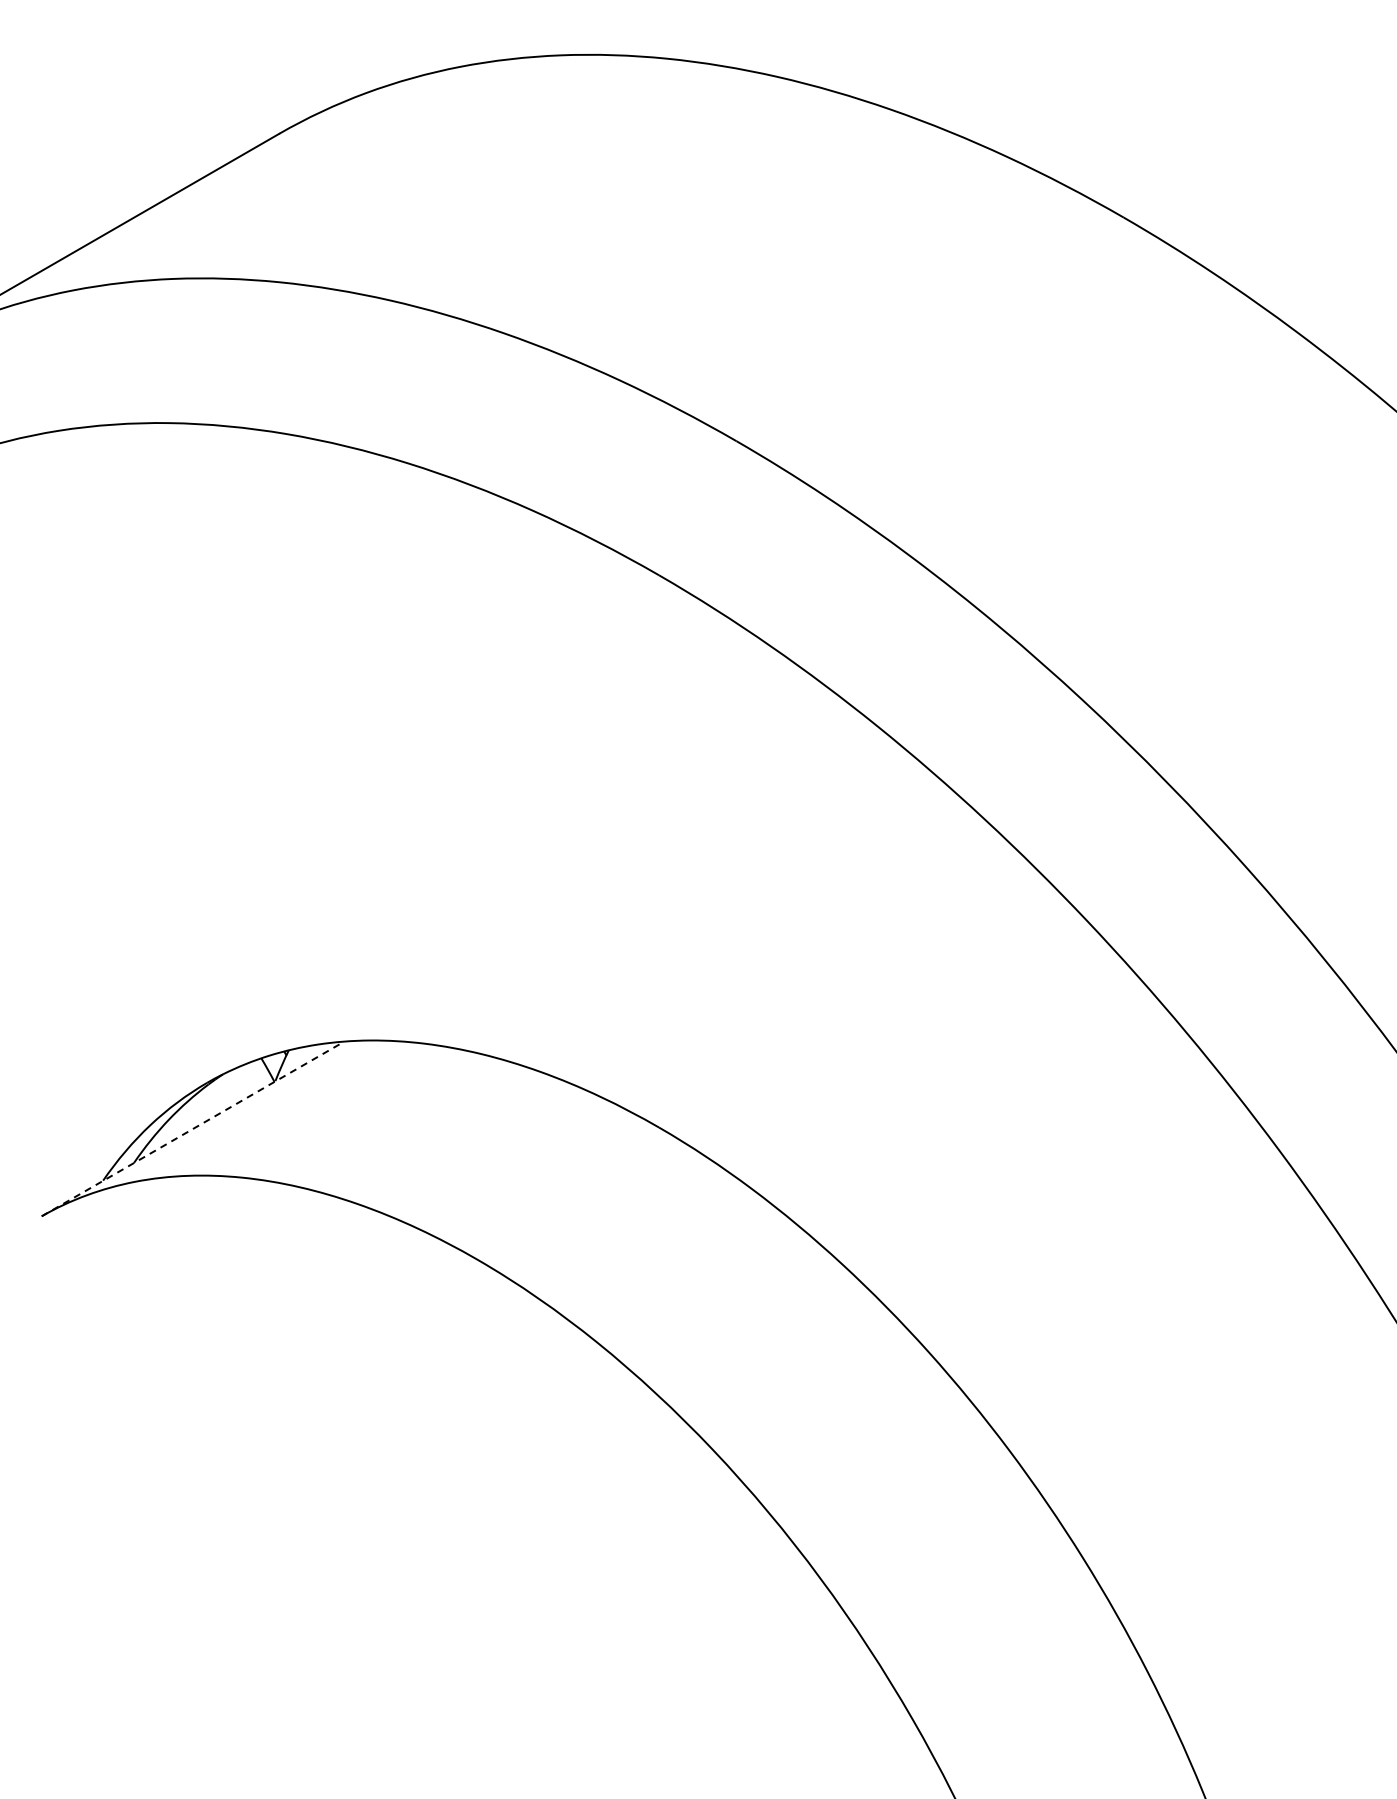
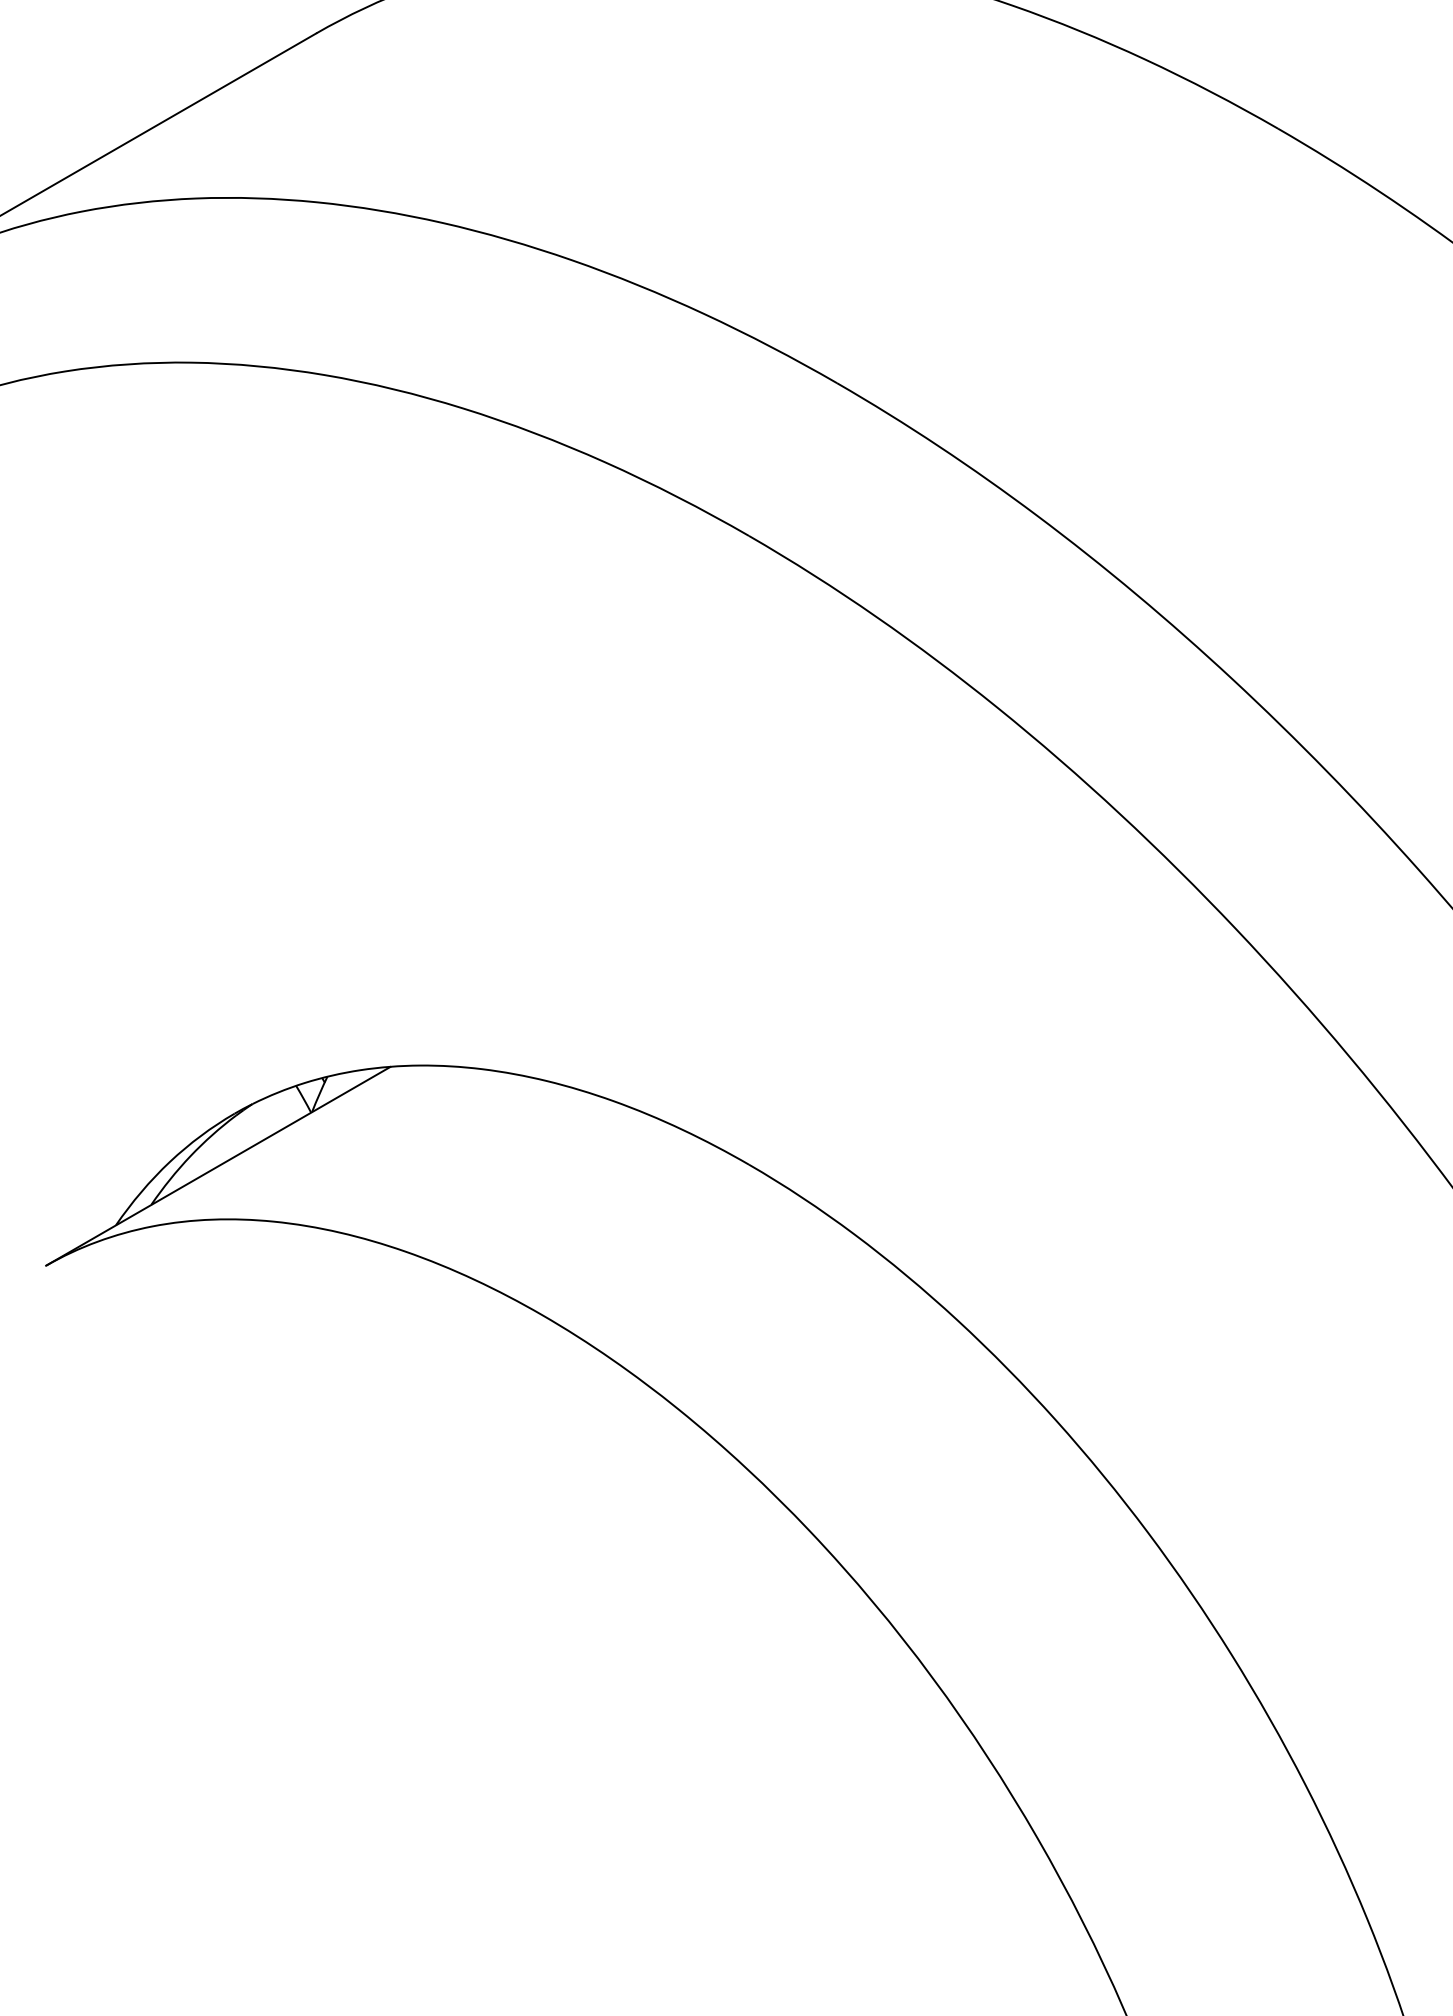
line: (192, 1129) -> (217, 1166), dashed -> solid

